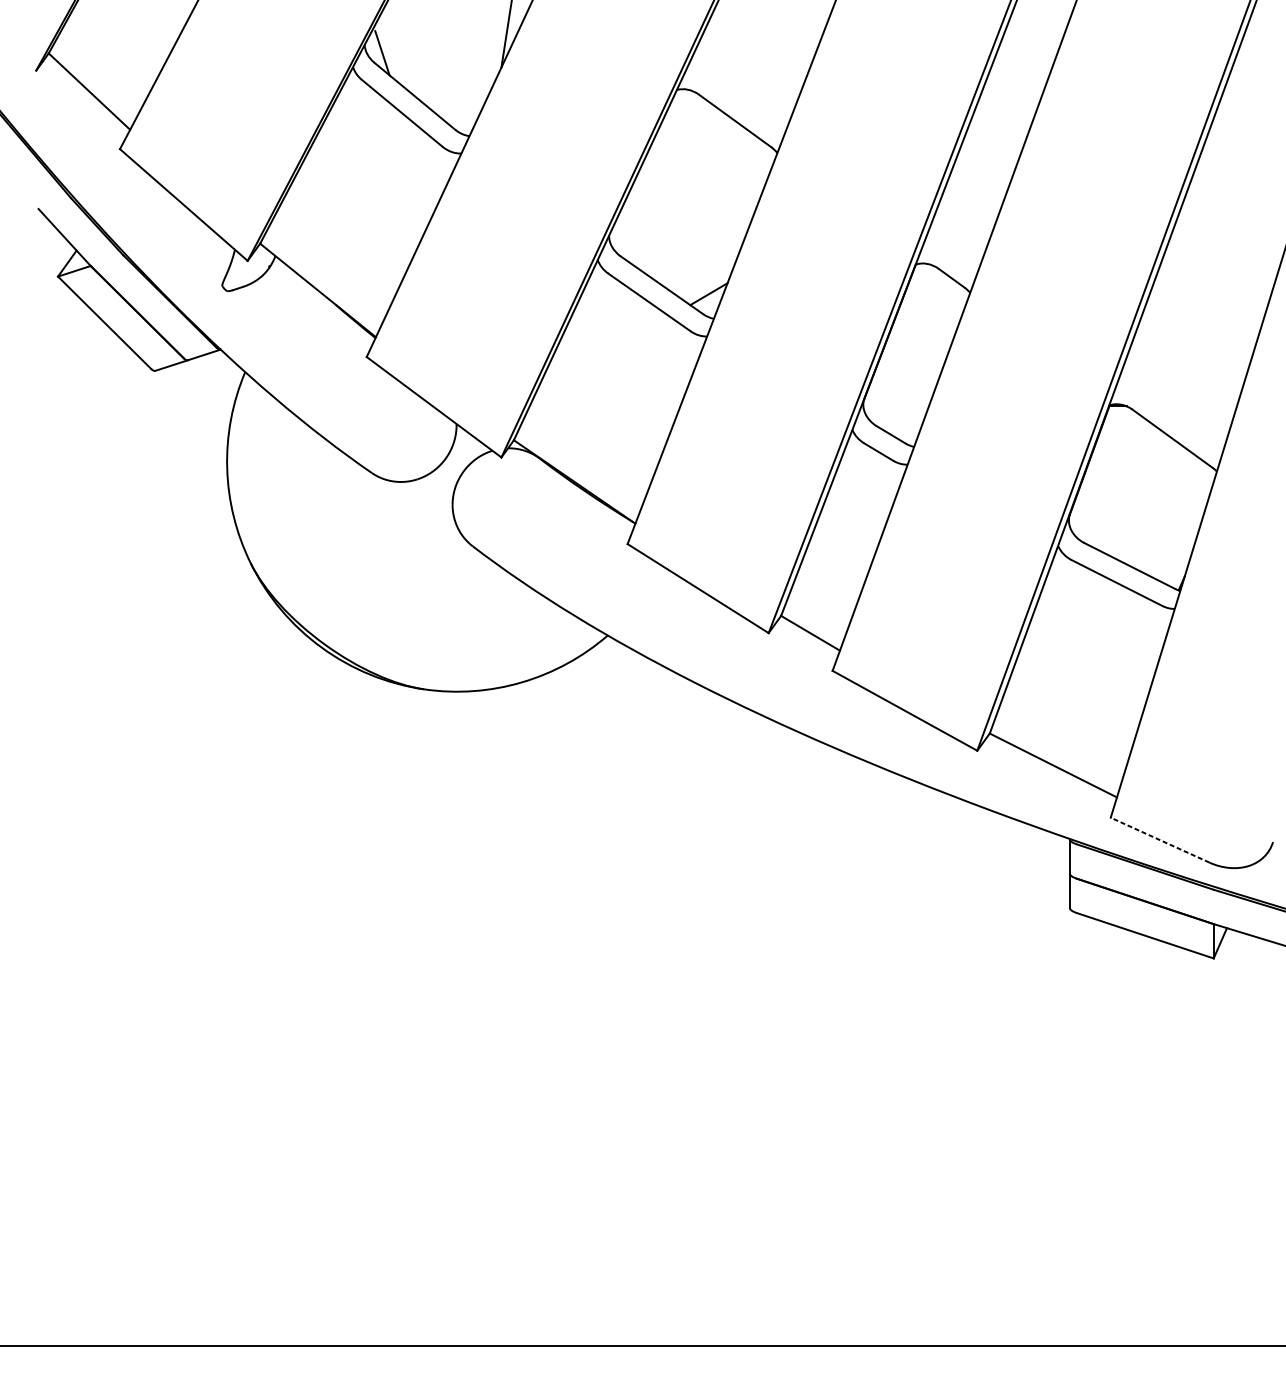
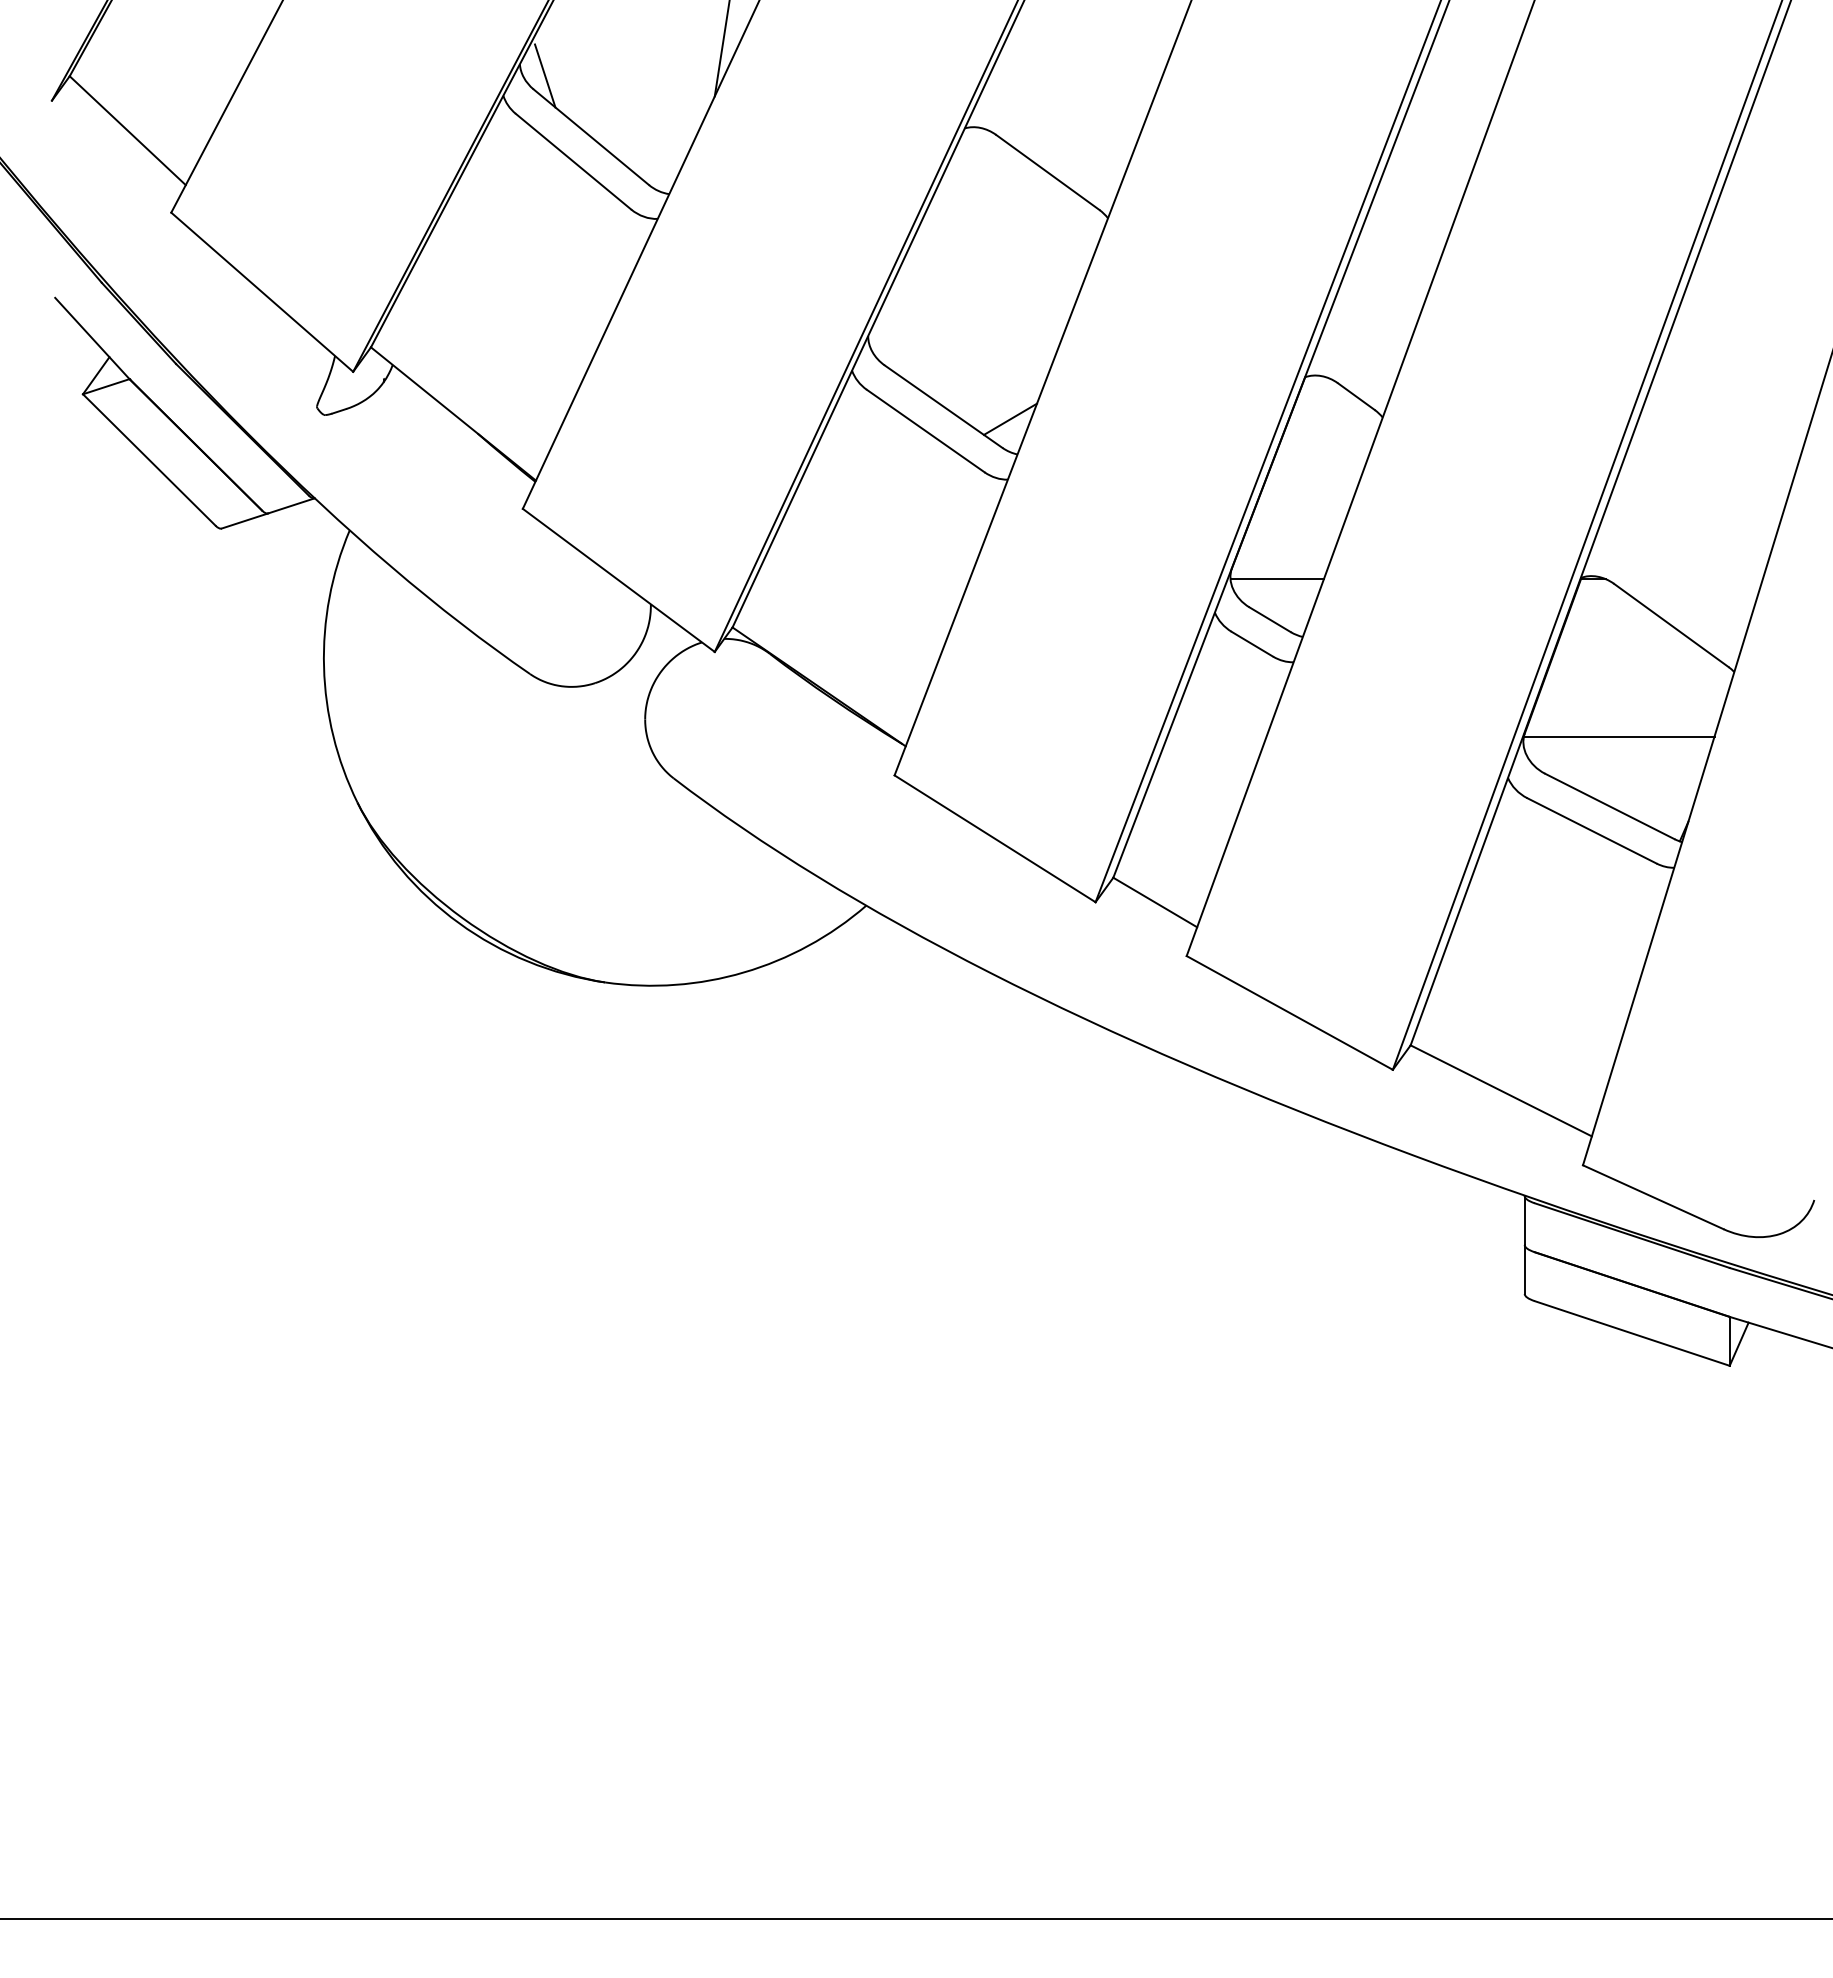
line: (895, 406) -> (1276, 579), added
line: (1135, 516) -> (1618, 736), added
line: (1159, 840) -> (1652, 1197), dashed -> solid

